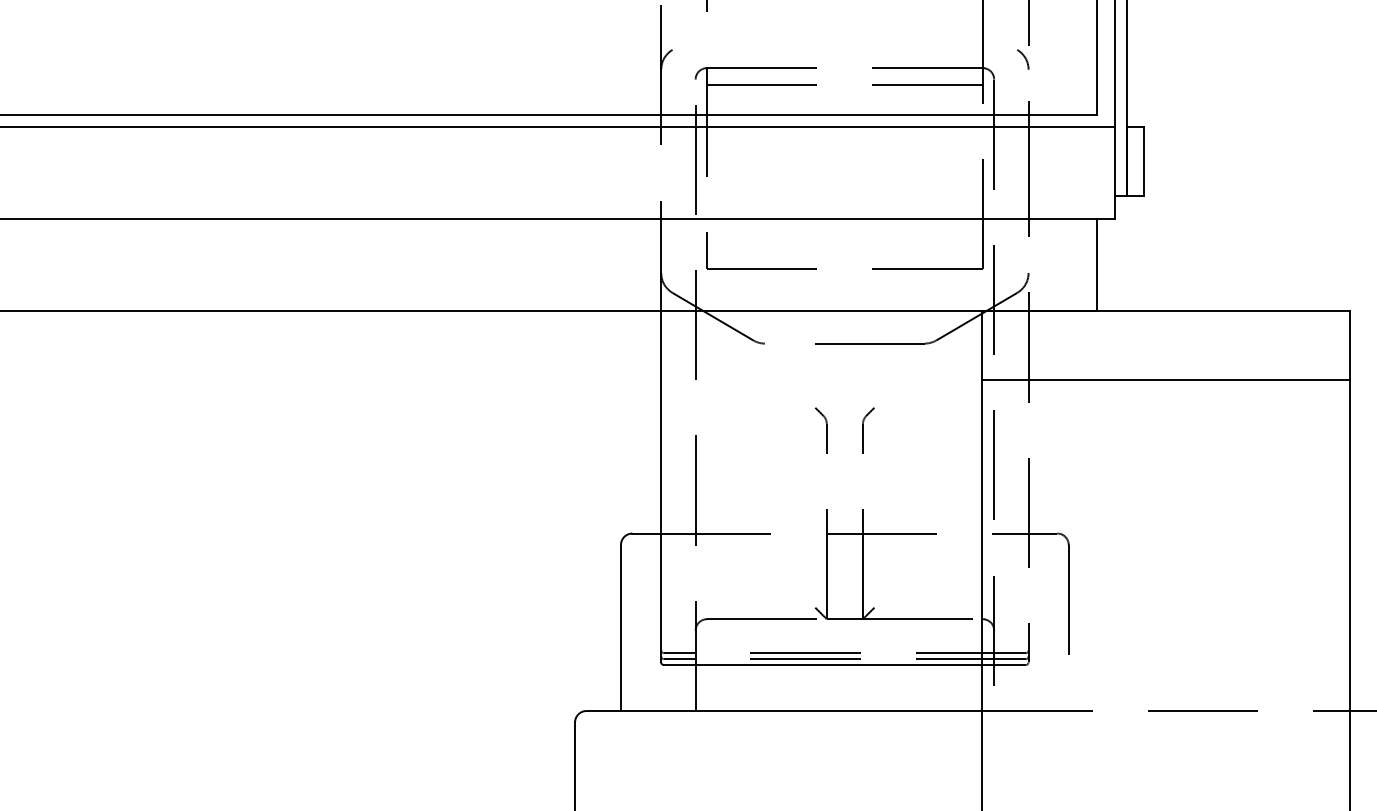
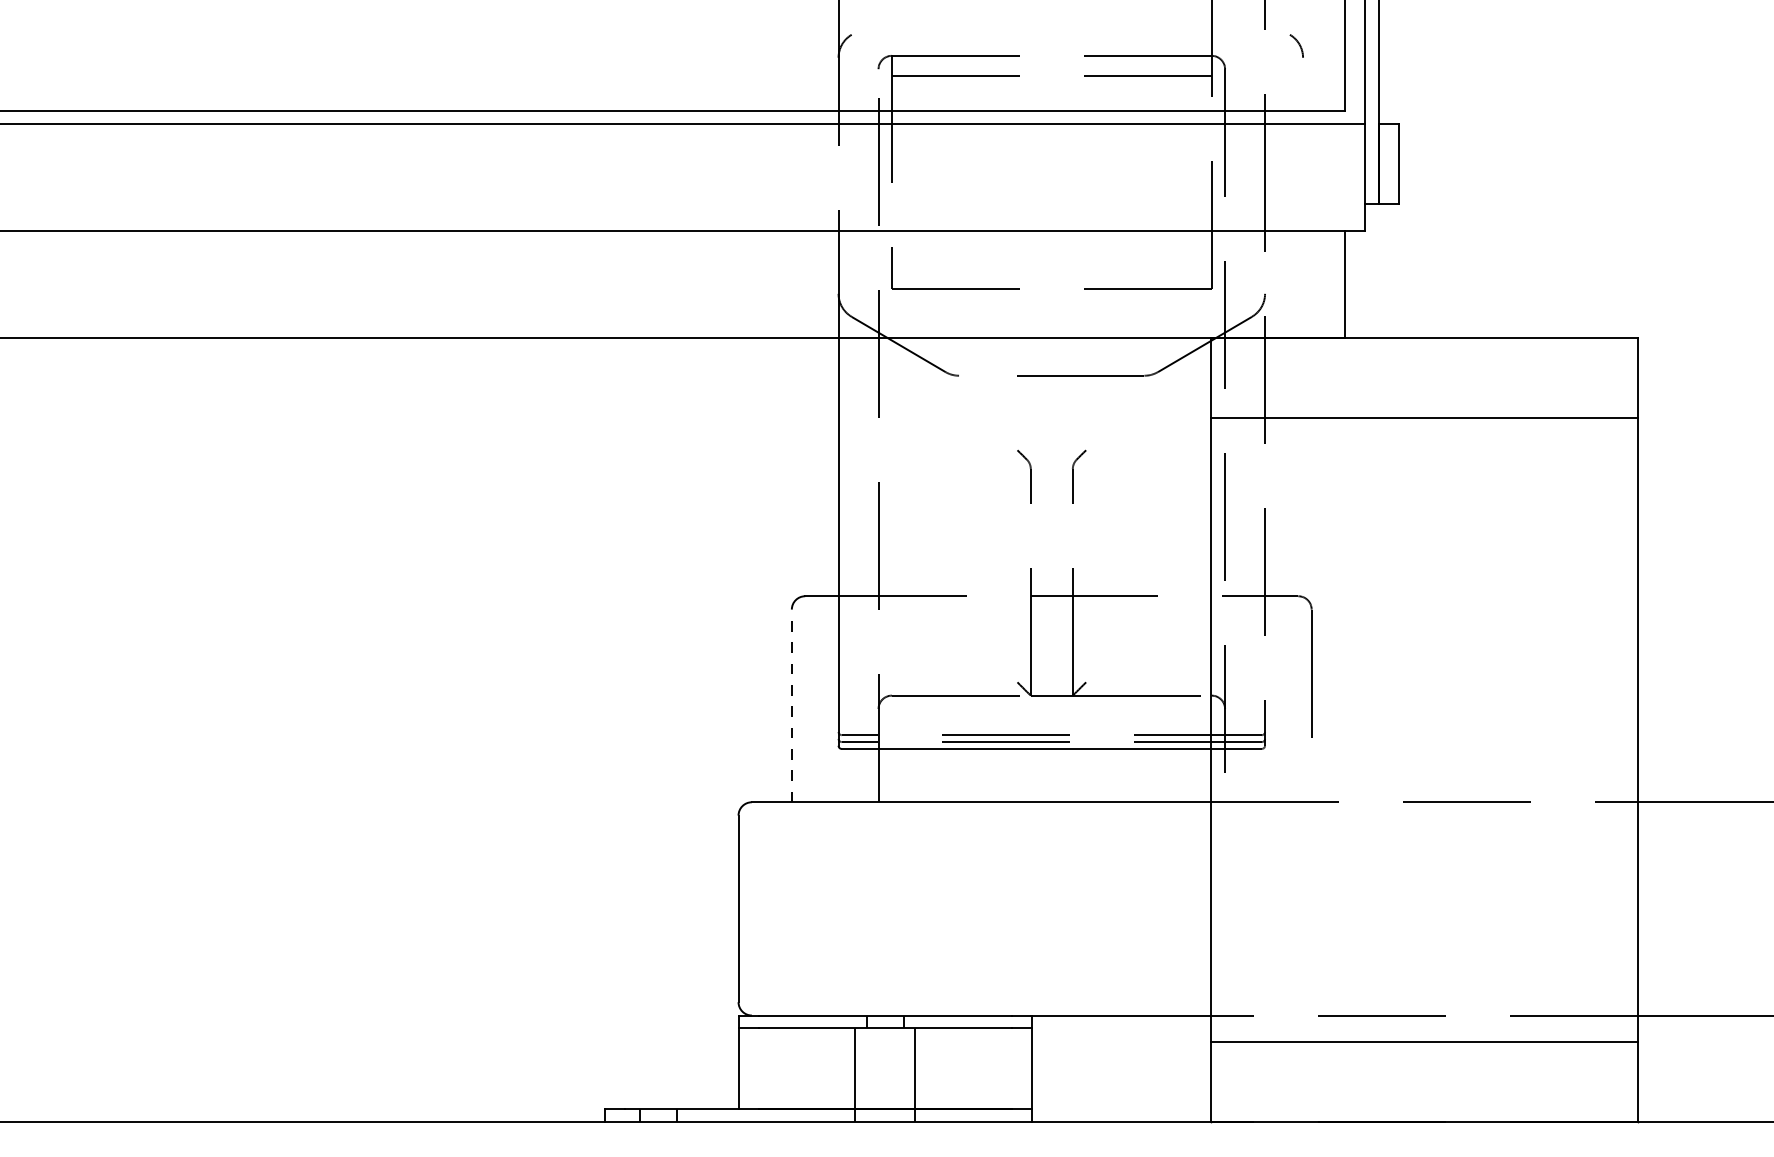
arc: (1023, 57) -> (1297, 43), moved
line: (620, 627) -> (791, 705), solid -> dashed

